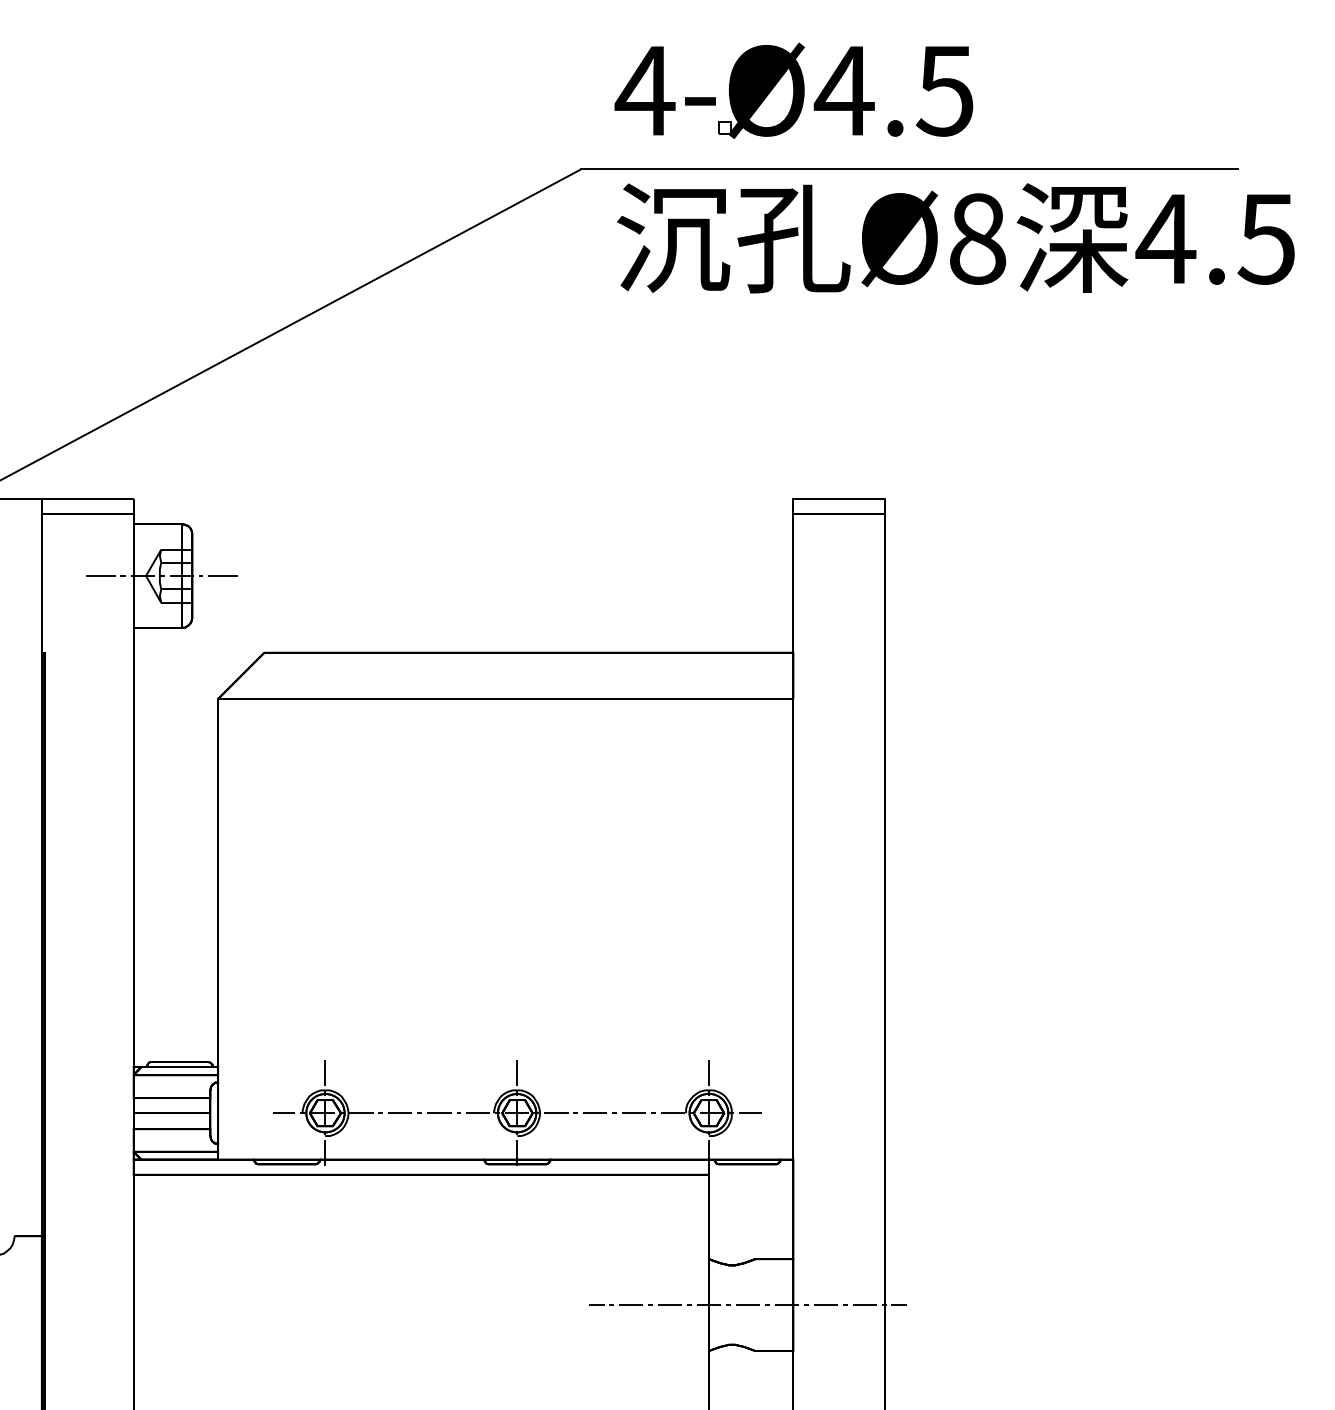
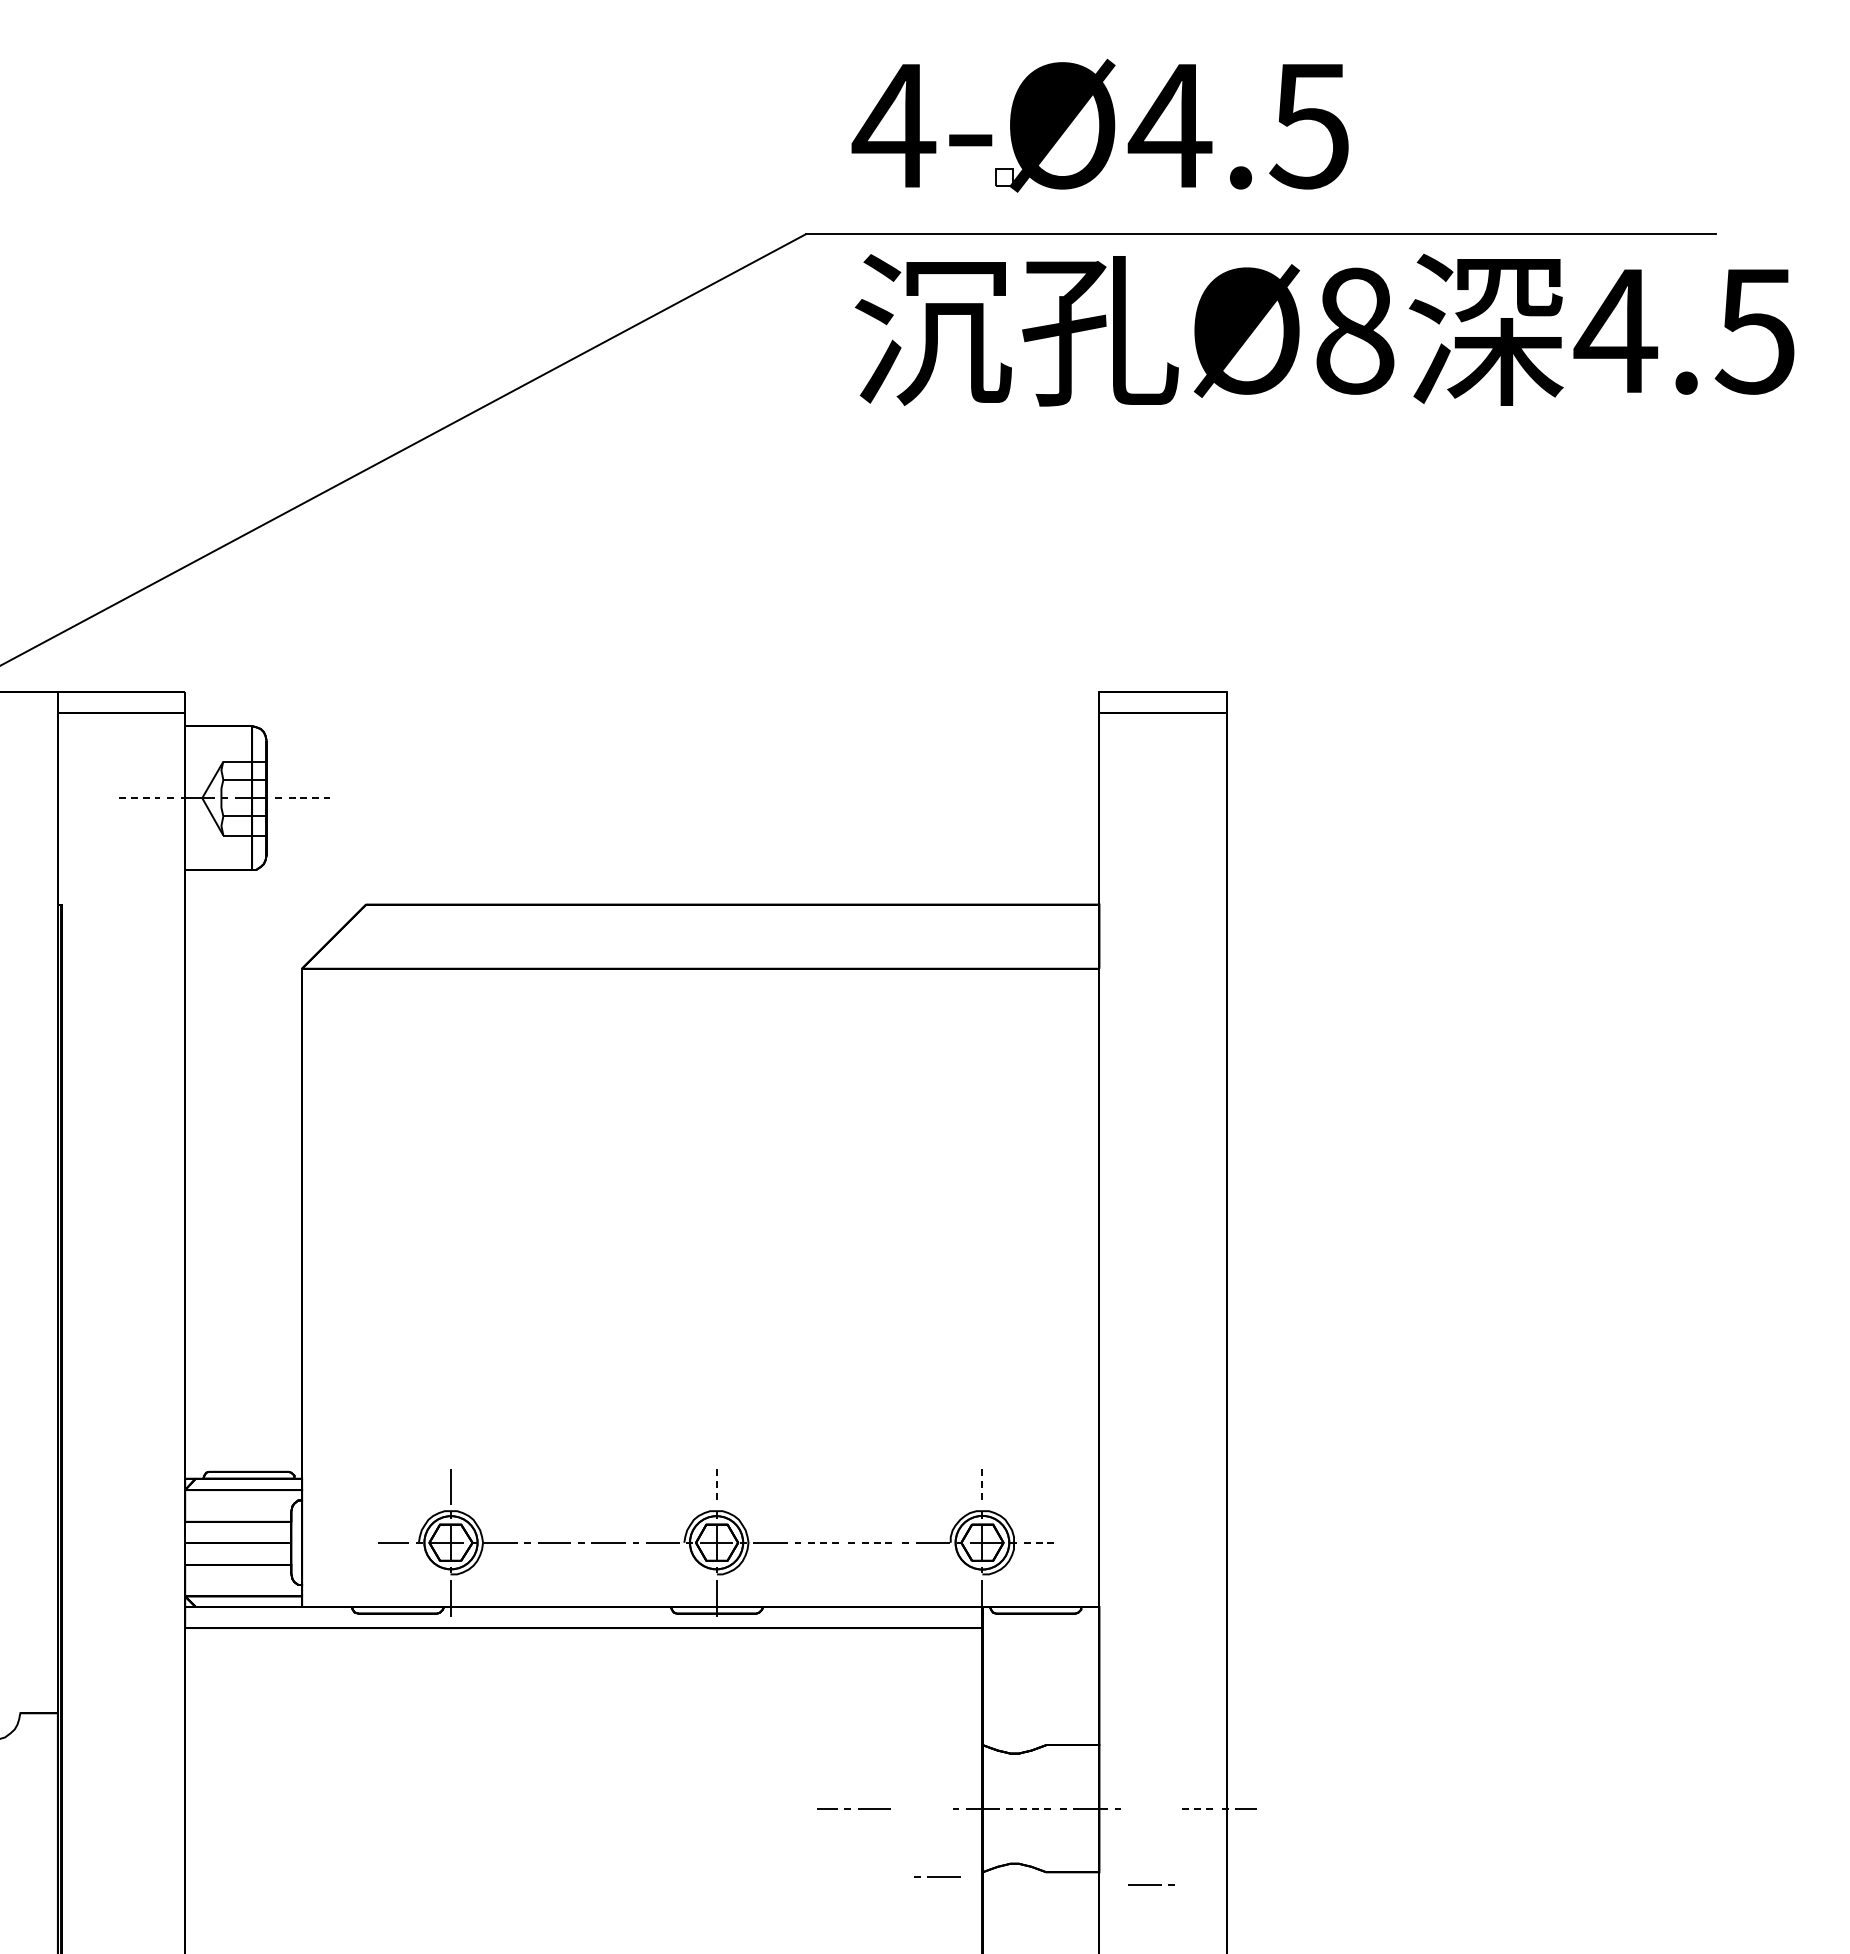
line: (100, 576) -> (139, 798), solid -> dashed
line: (223, 576) -> (309, 798), solid -> dashed
line: (517, 1073) -> (716, 1487), solid -> dashed
line: (708, 1073) -> (982, 1487), solid -> dashed
line: (594, 1113) -> (824, 1542), solid -> dashed
line: (633, 1113) -> (878, 1542), solid -> dashed
line: (750, 1113) -> (1040, 1542), solid -> dashed
line: (664, 1304) -> (937, 1876), moved
line: (830, 1304) -> (1151, 1884), moved
line: (747, 1305) -> (1036, 1809), solid -> dashed
line: (864, 1305) -> (1198, 1809), solid -> dashed

